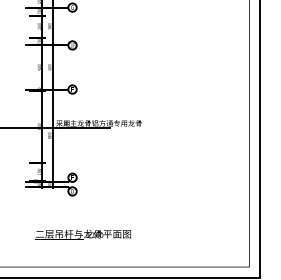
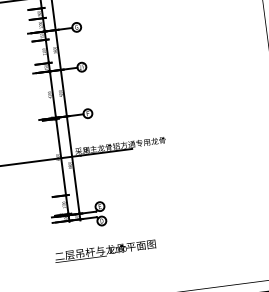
text: (82, 234) -> (104, 250), moved

